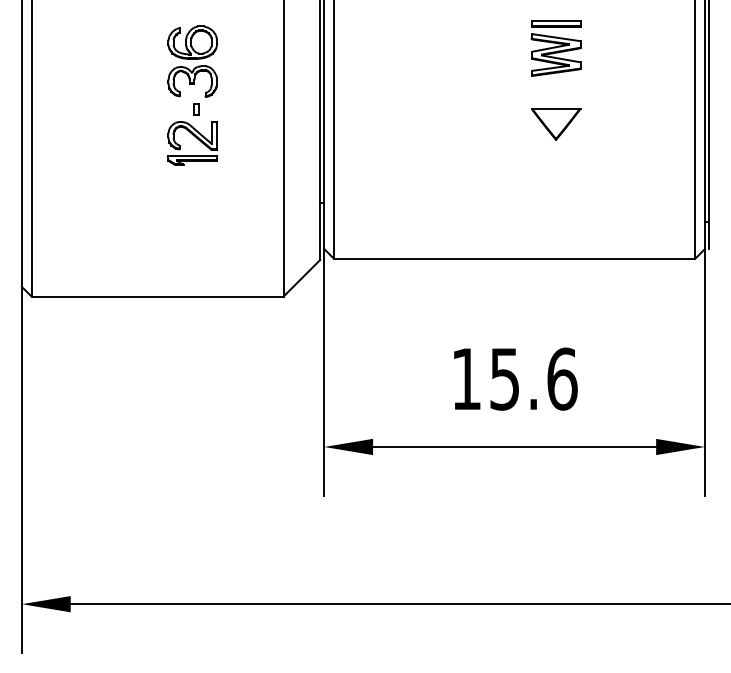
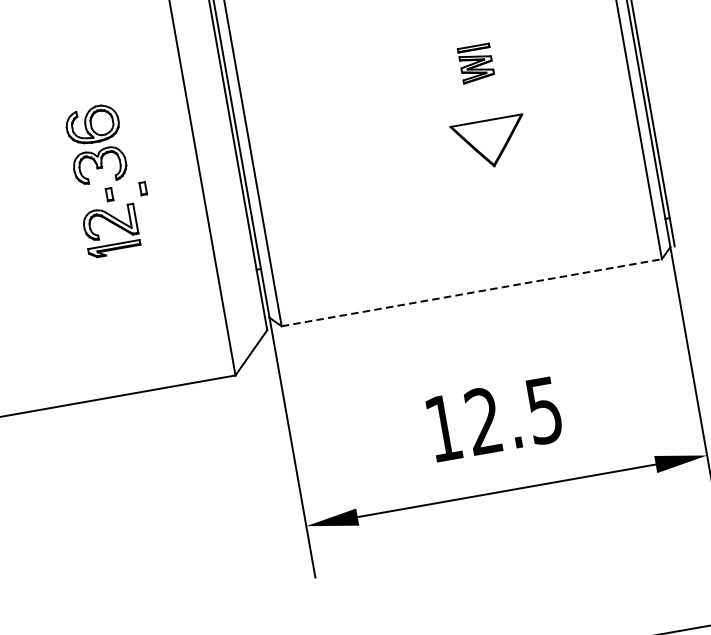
part: (555, 48) -> (475, 63), size x0.6
part: (228, 109) -> (142, 188), added
part: (556, 124) -> (490, 143), size x1.4
line: (514, 258) -> (471, 292), solid -> dashed
text: (533, 378) -> (513, 415), 15.6 -> 12.5

